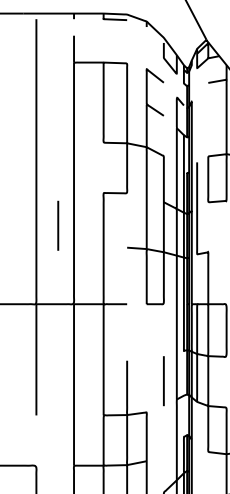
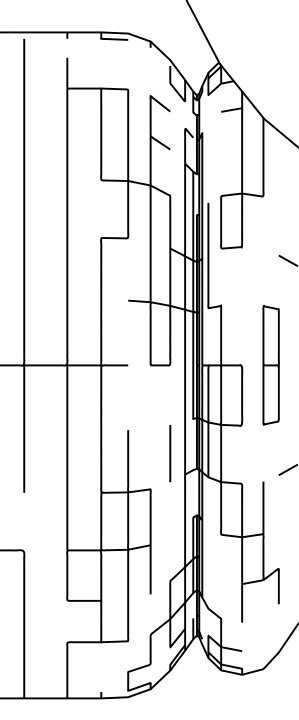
line: (58, 225) -> (49, 275), removed

